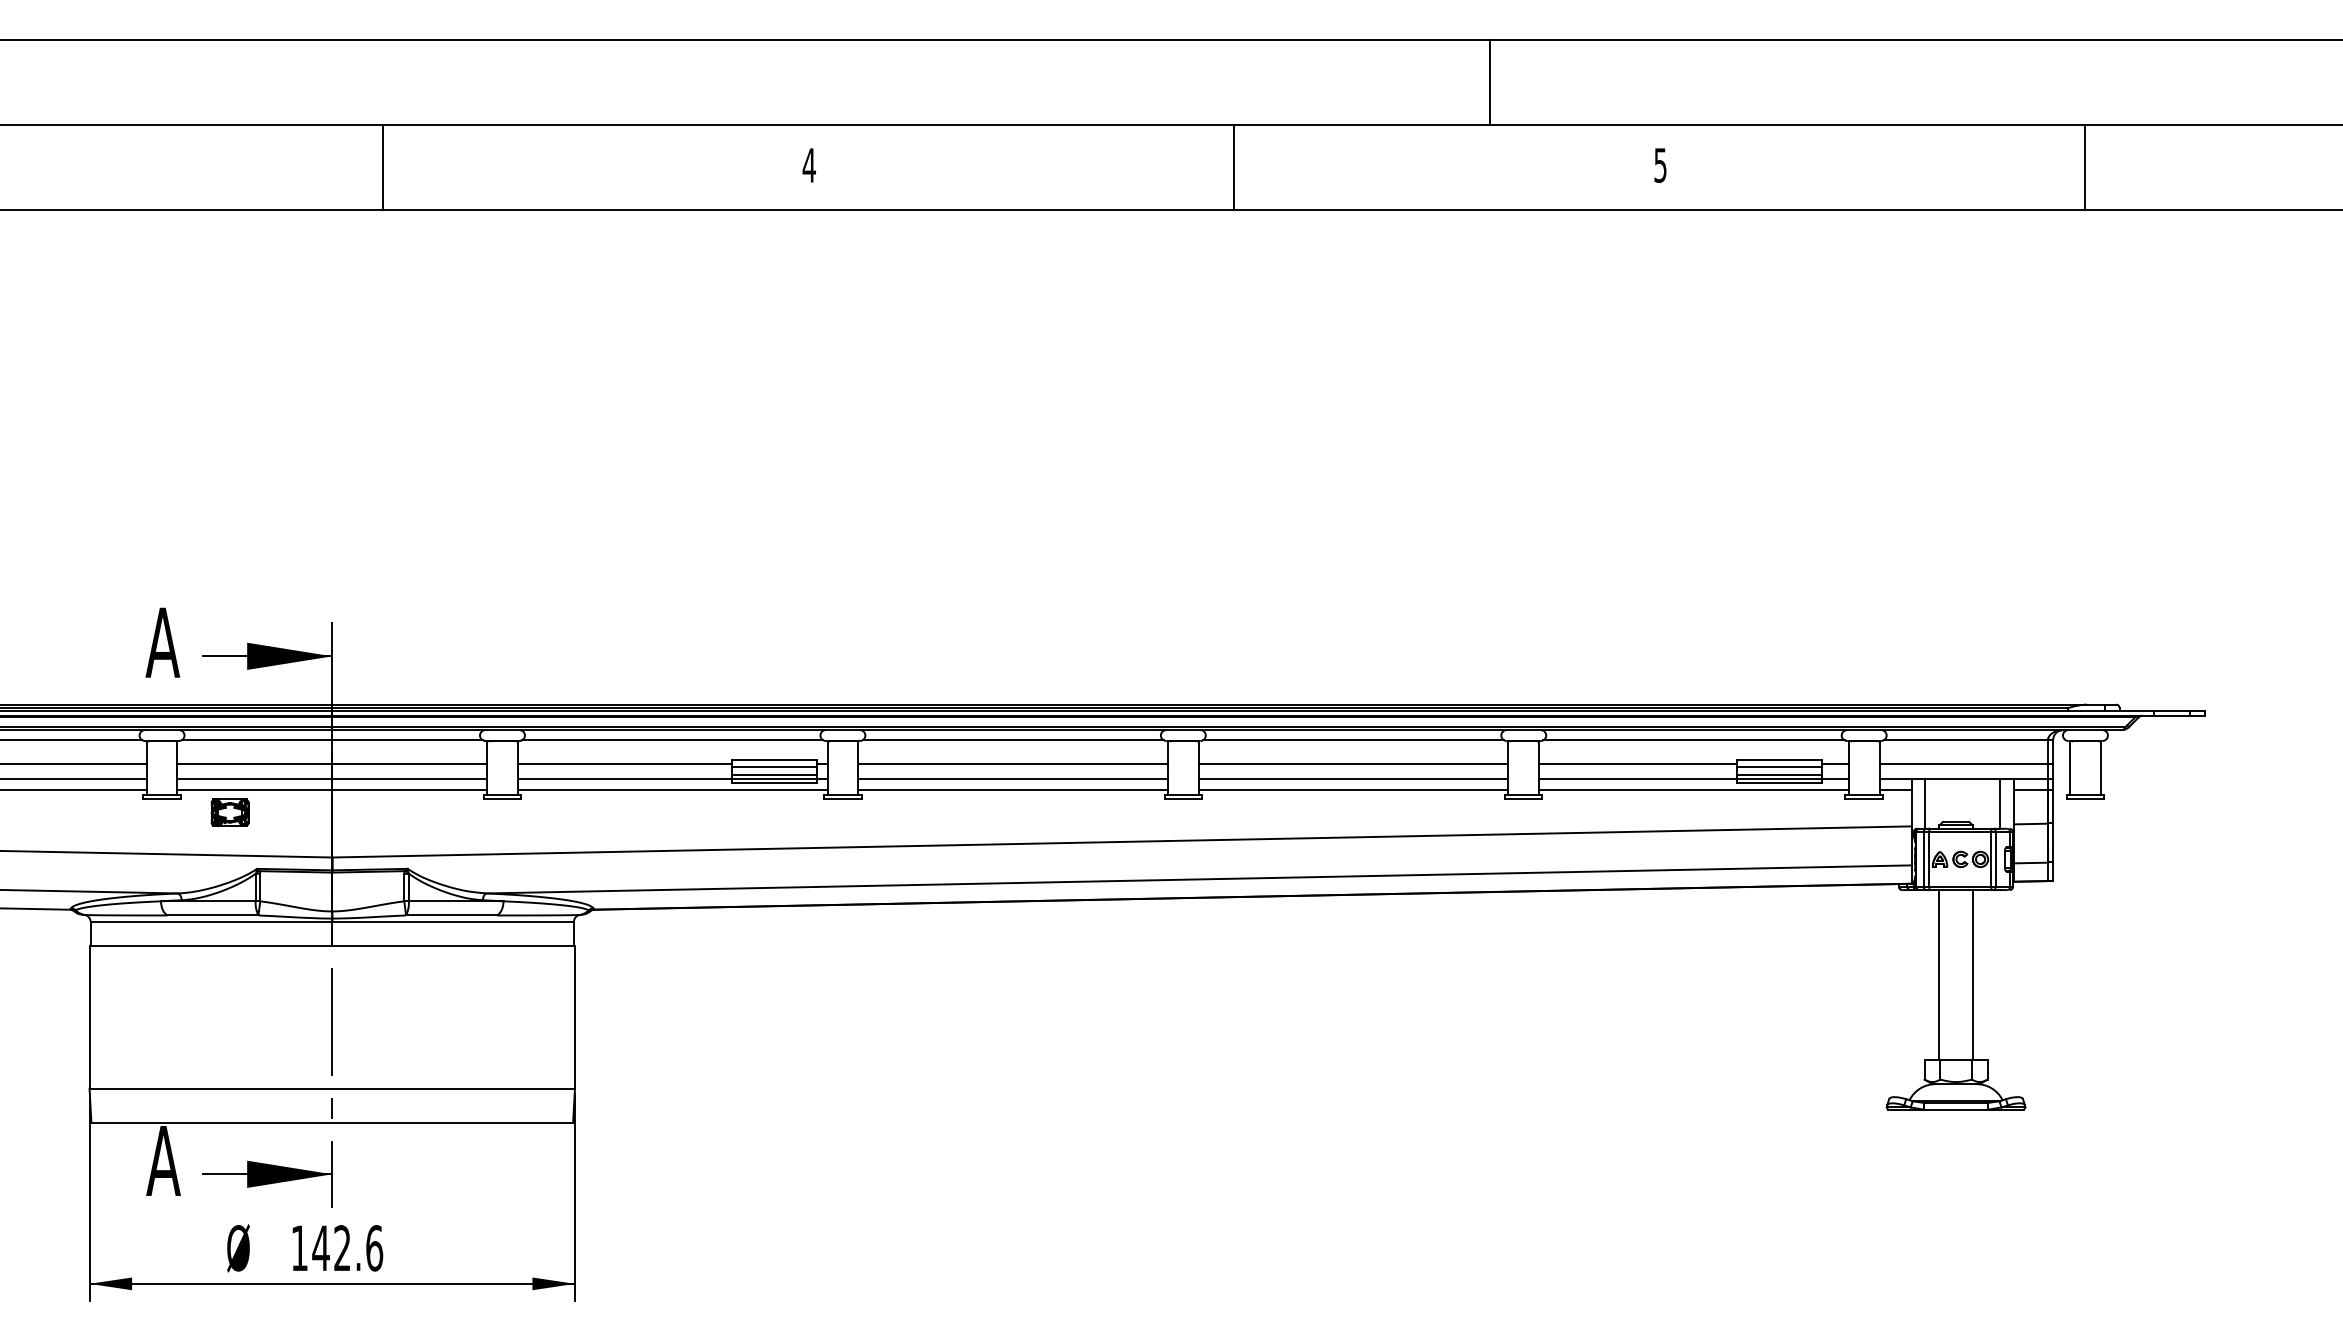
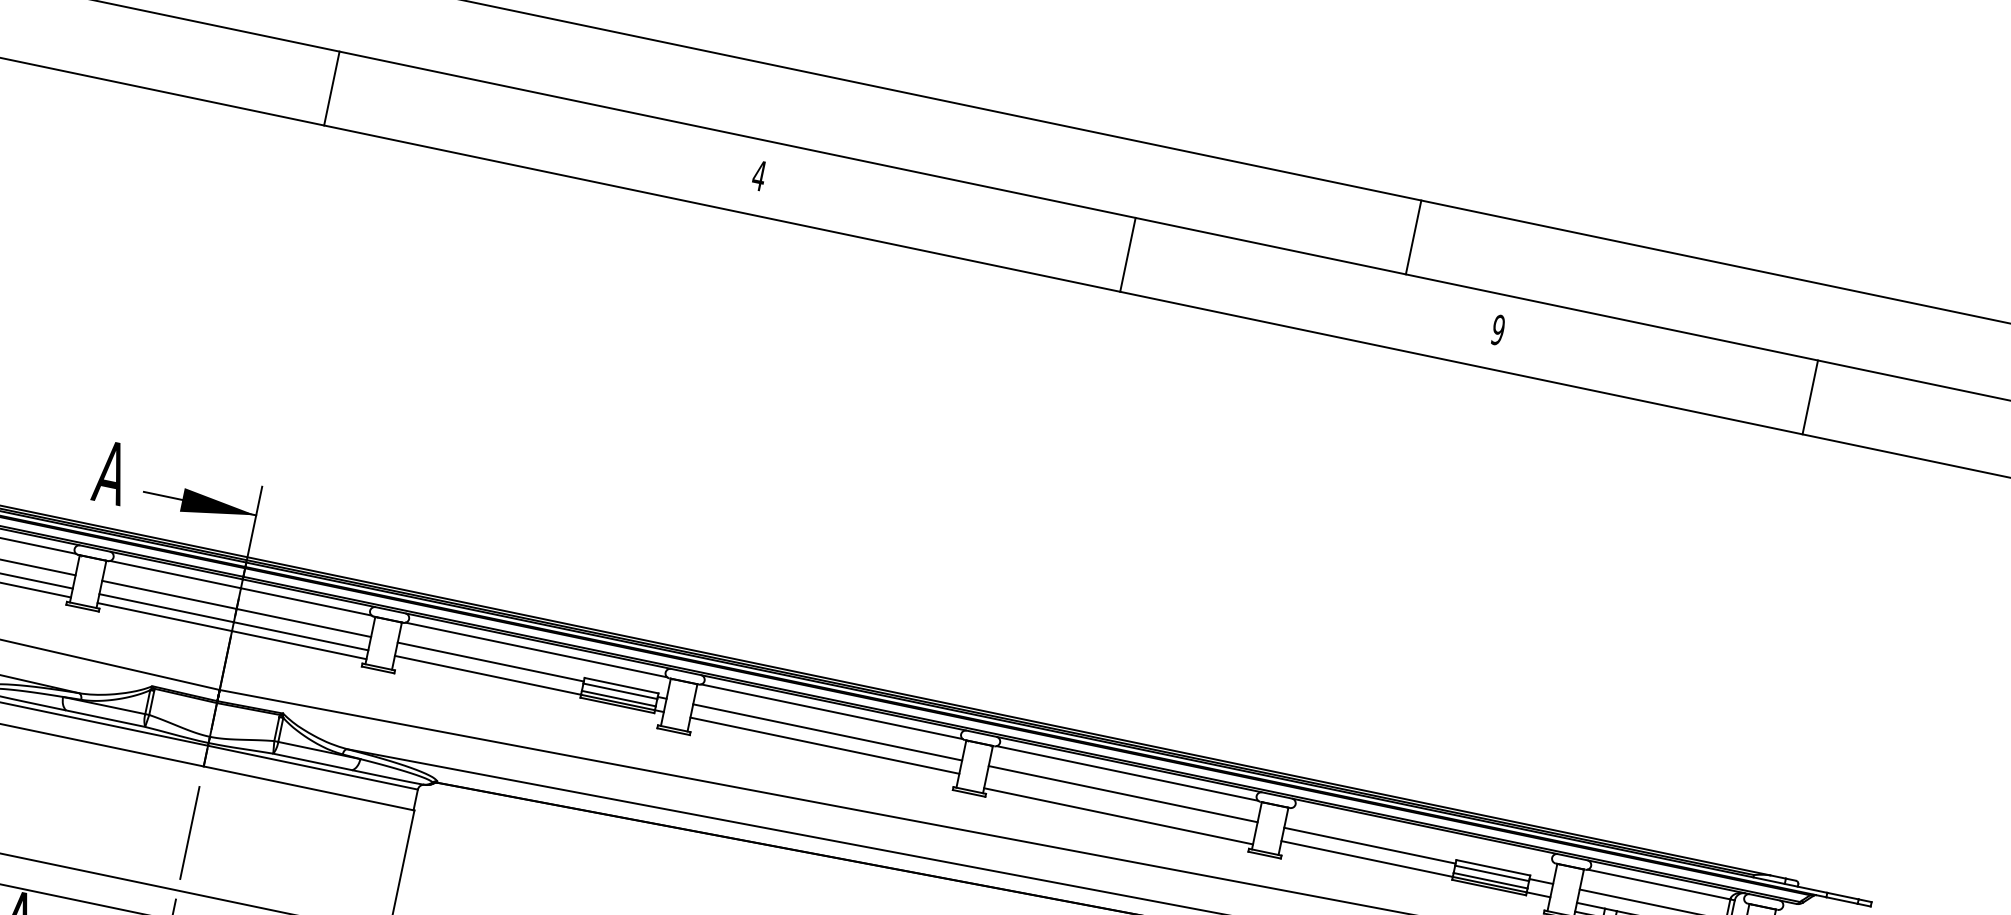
line: (1489, 82) -> (1413, 237), moved
text: (1660, 164) -> (1498, 329), 5 -> 9
line: (383, 167) -> (332, 88), moved
line: (2085, 167) -> (1810, 397), moved
line: (1693, 740) -> (1422, 835), removed
line: (1353, 779) -> (1120, 807), removed
line: (672, 789) -> (527, 692), removed
line: (1013, 789) -> (823, 754), removed
line: (1693, 789) -> (1413, 877), removed
part: (229, 812) -> (138, 632), removed

